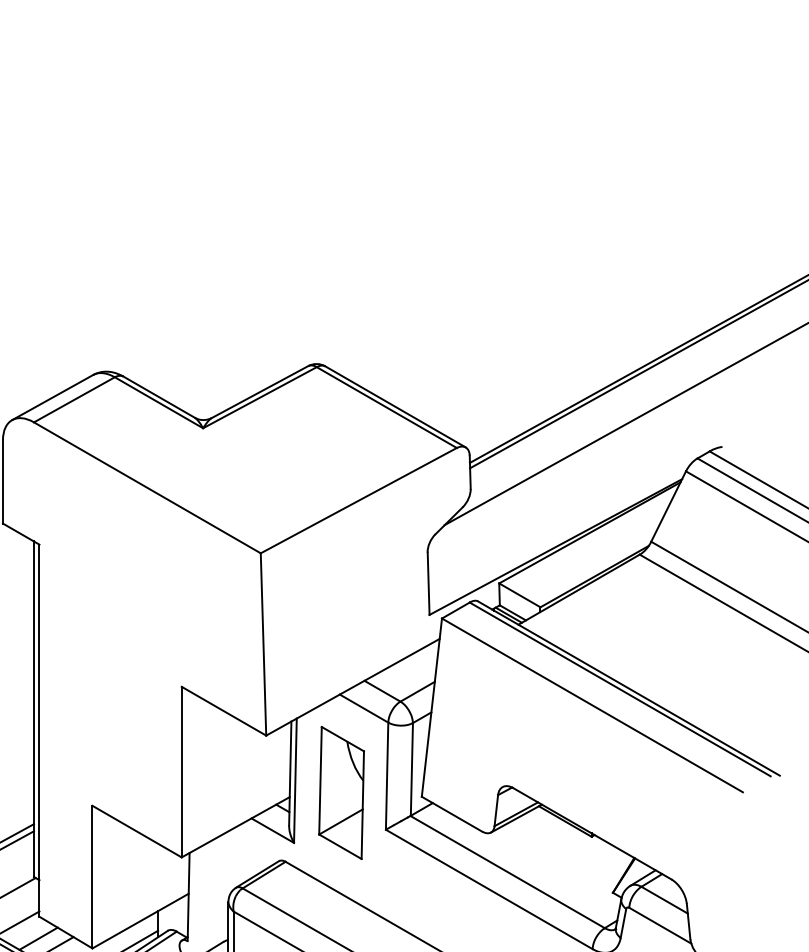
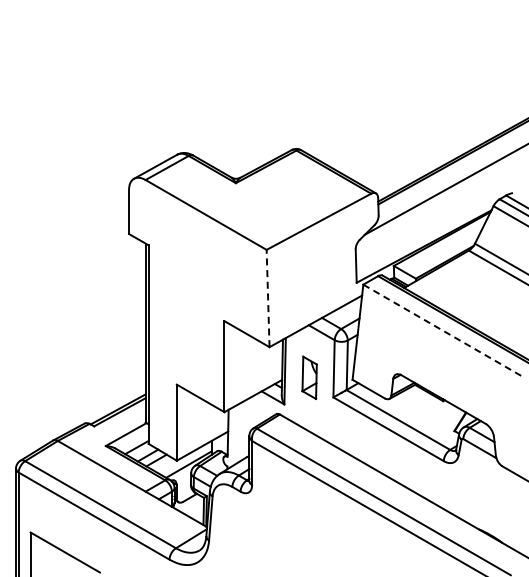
line: (264, 644) -> (268, 298), solid -> dashed
line: (592, 706) -> (443, 331), solid -> dashed
part: (341, 792) -> (309, 377), size x0.6

